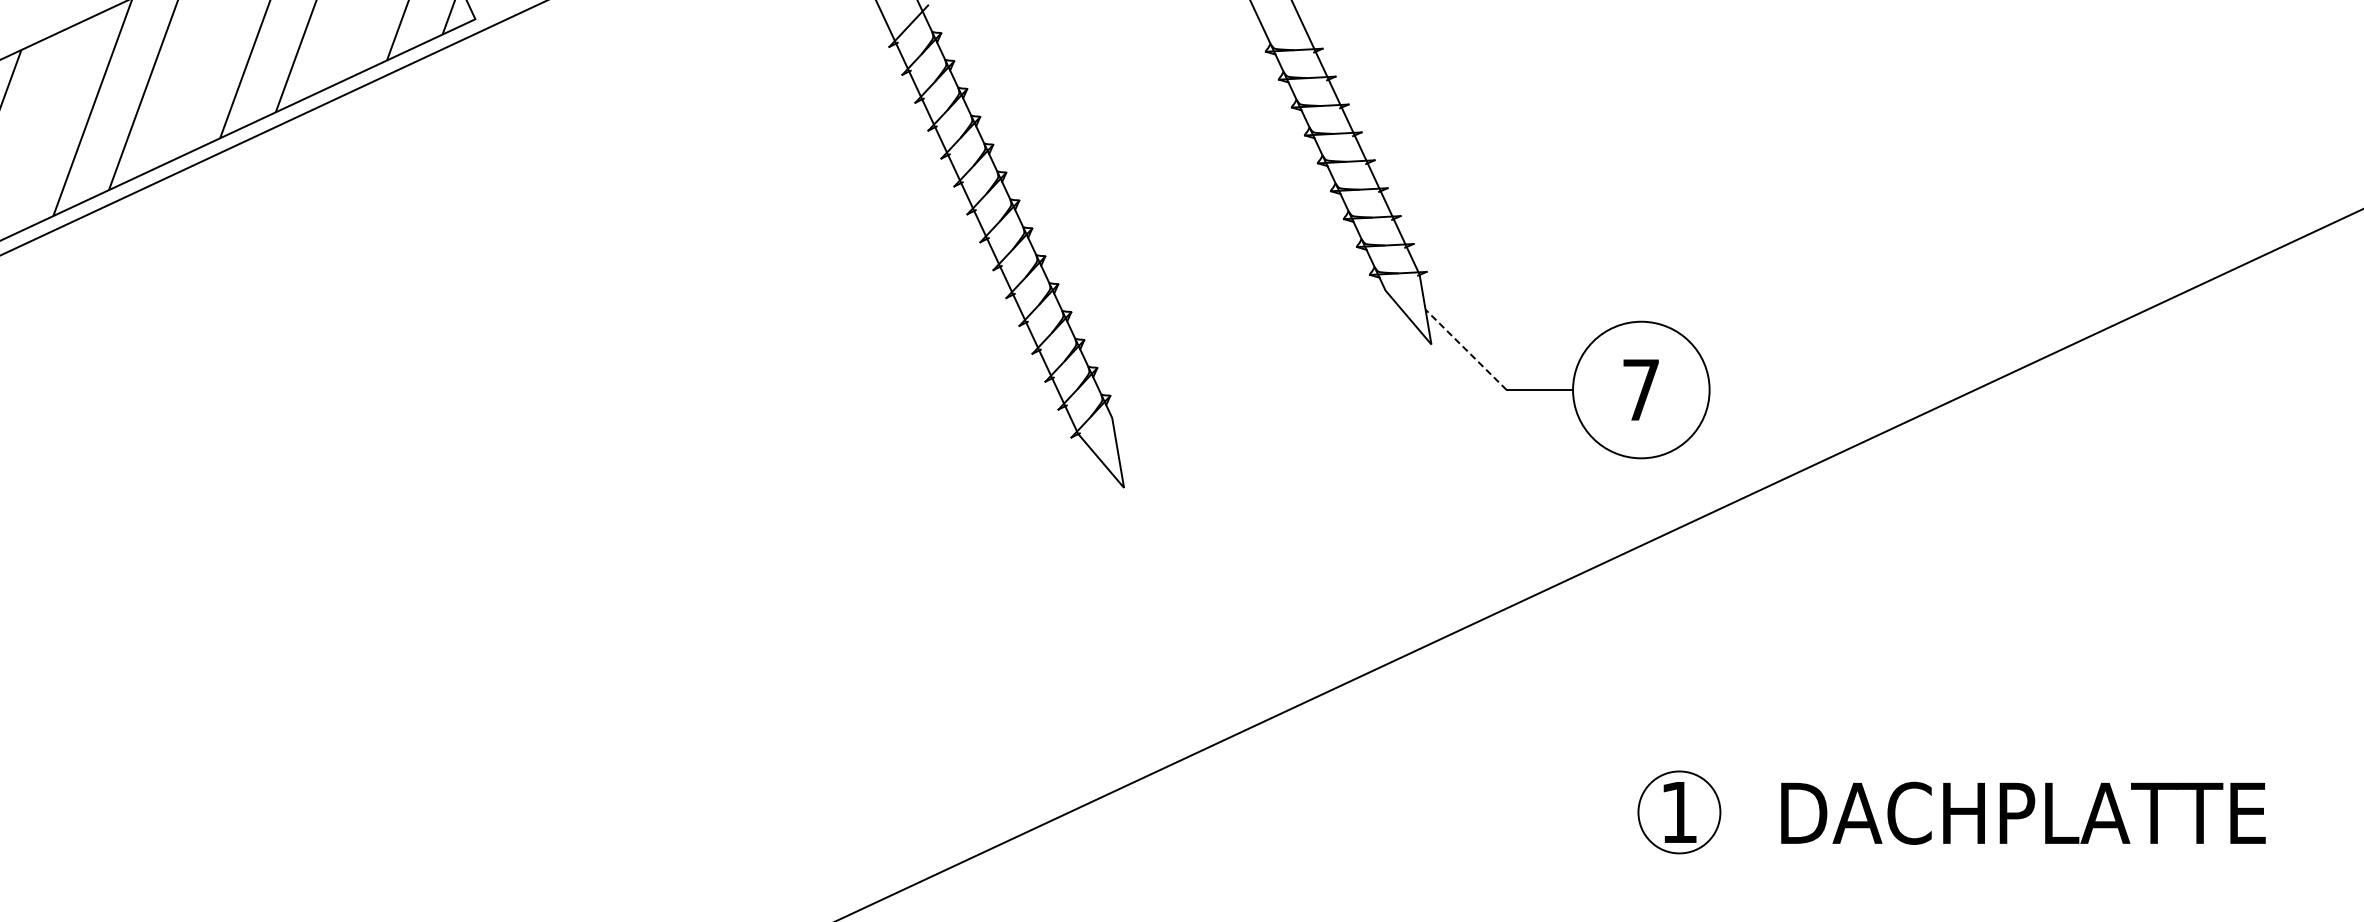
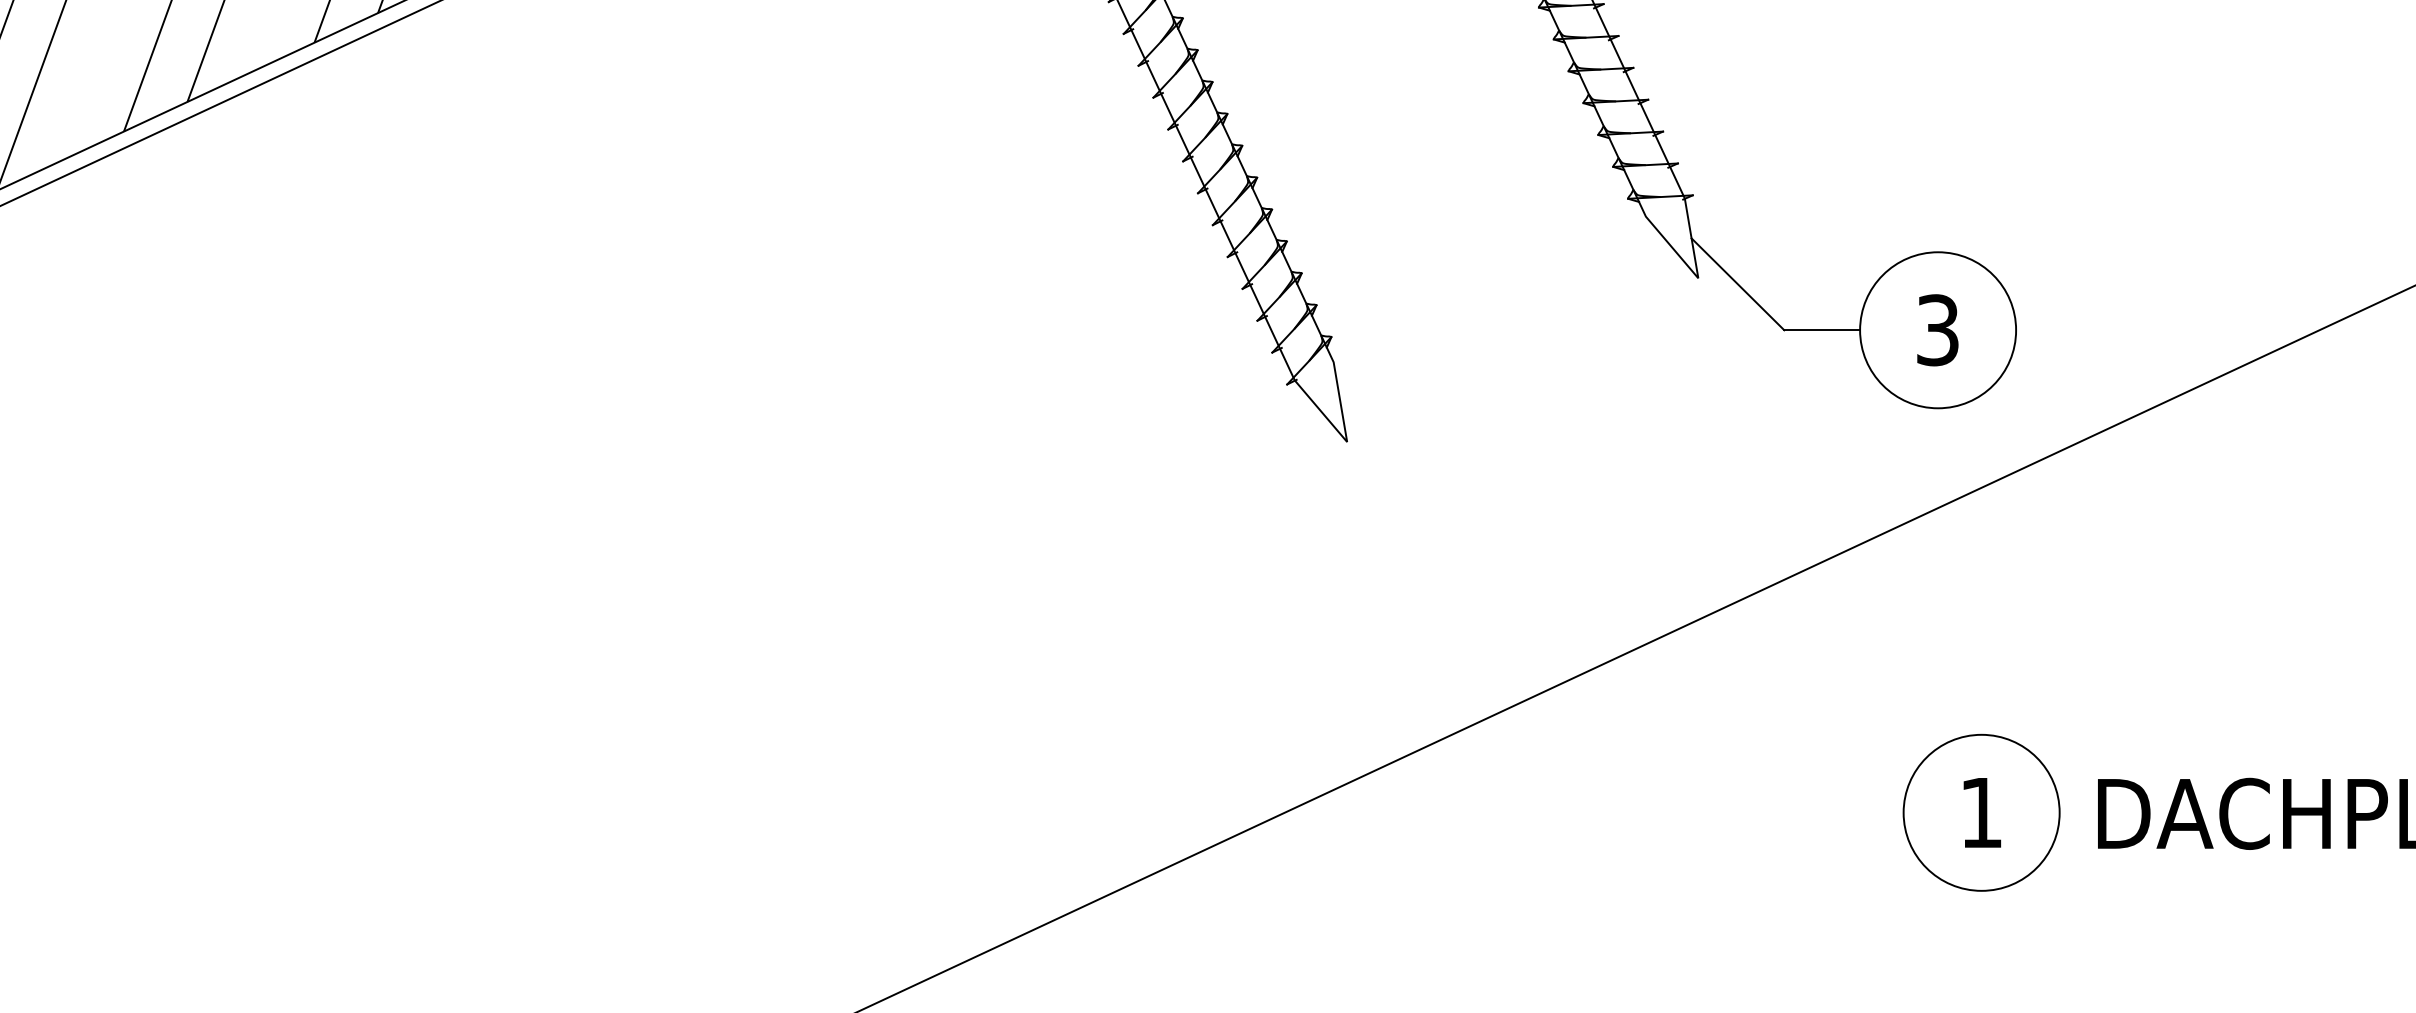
line: (1465, 349) -> (1737, 283), dashed -> solid
text: (1641, 389) -> (1938, 329), 7 -> 3
circle: (1679, 812) -> (1981, 812), size x1.67

